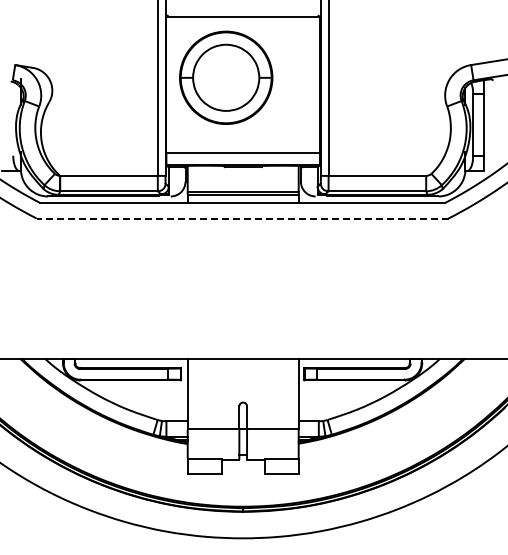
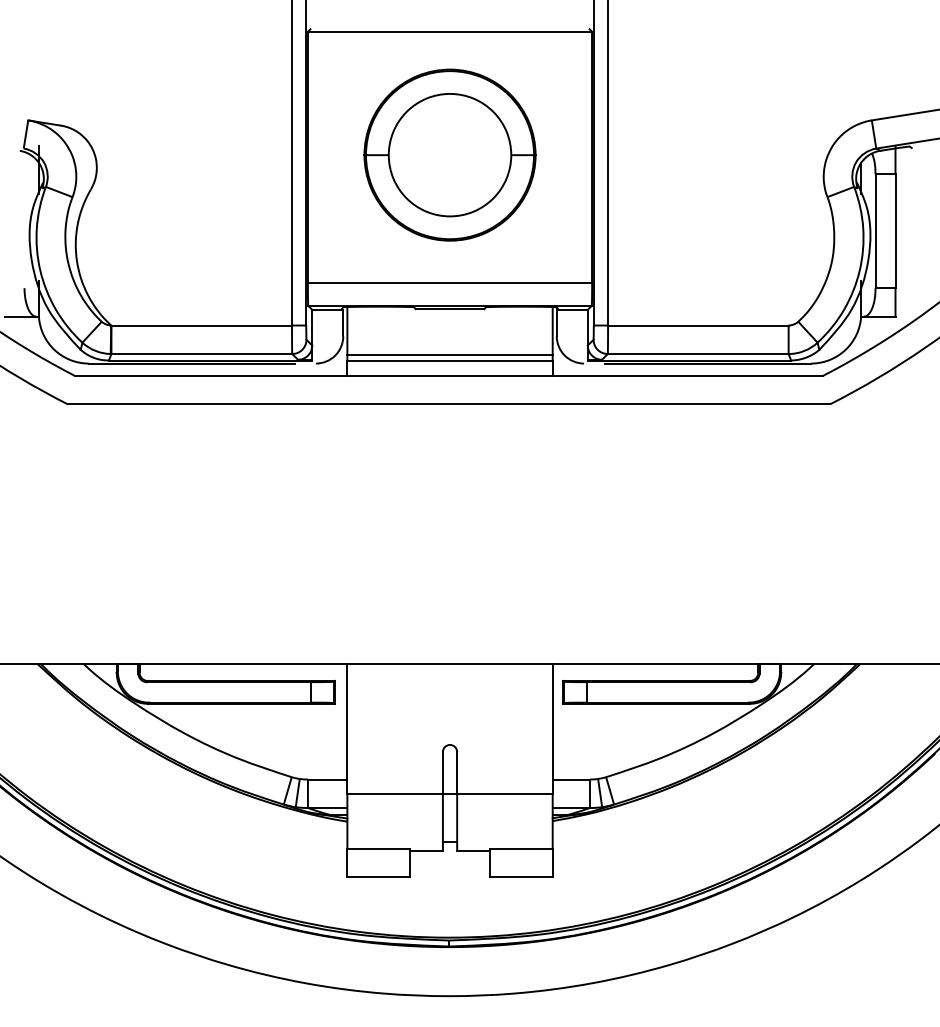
part: (226, 77) -> (450, 154), moved
line: (242, 218) -> (448, 404), dashed -> solid

